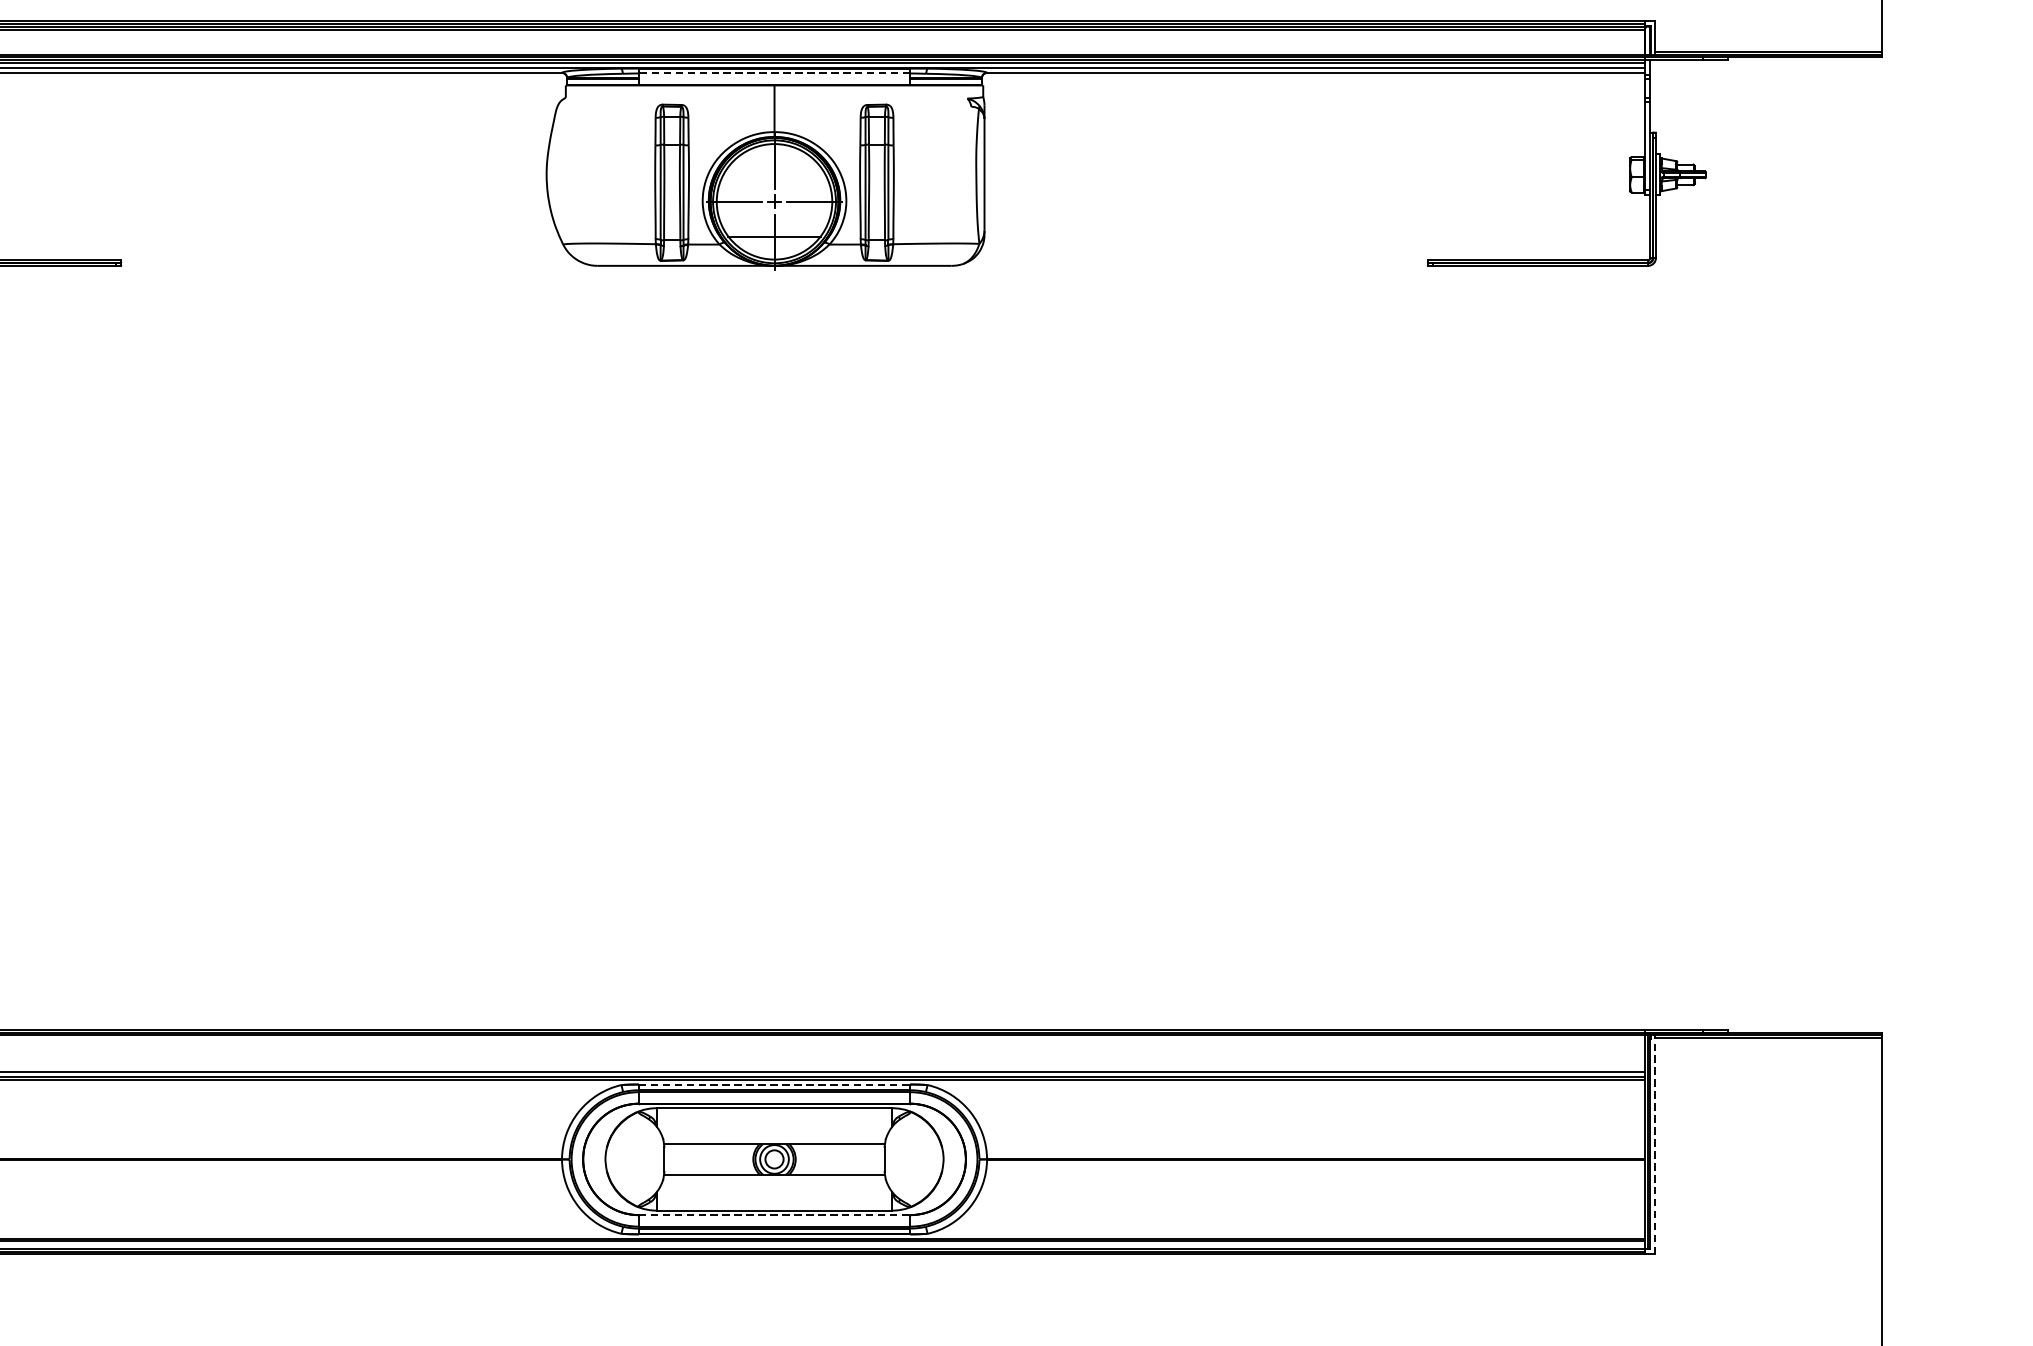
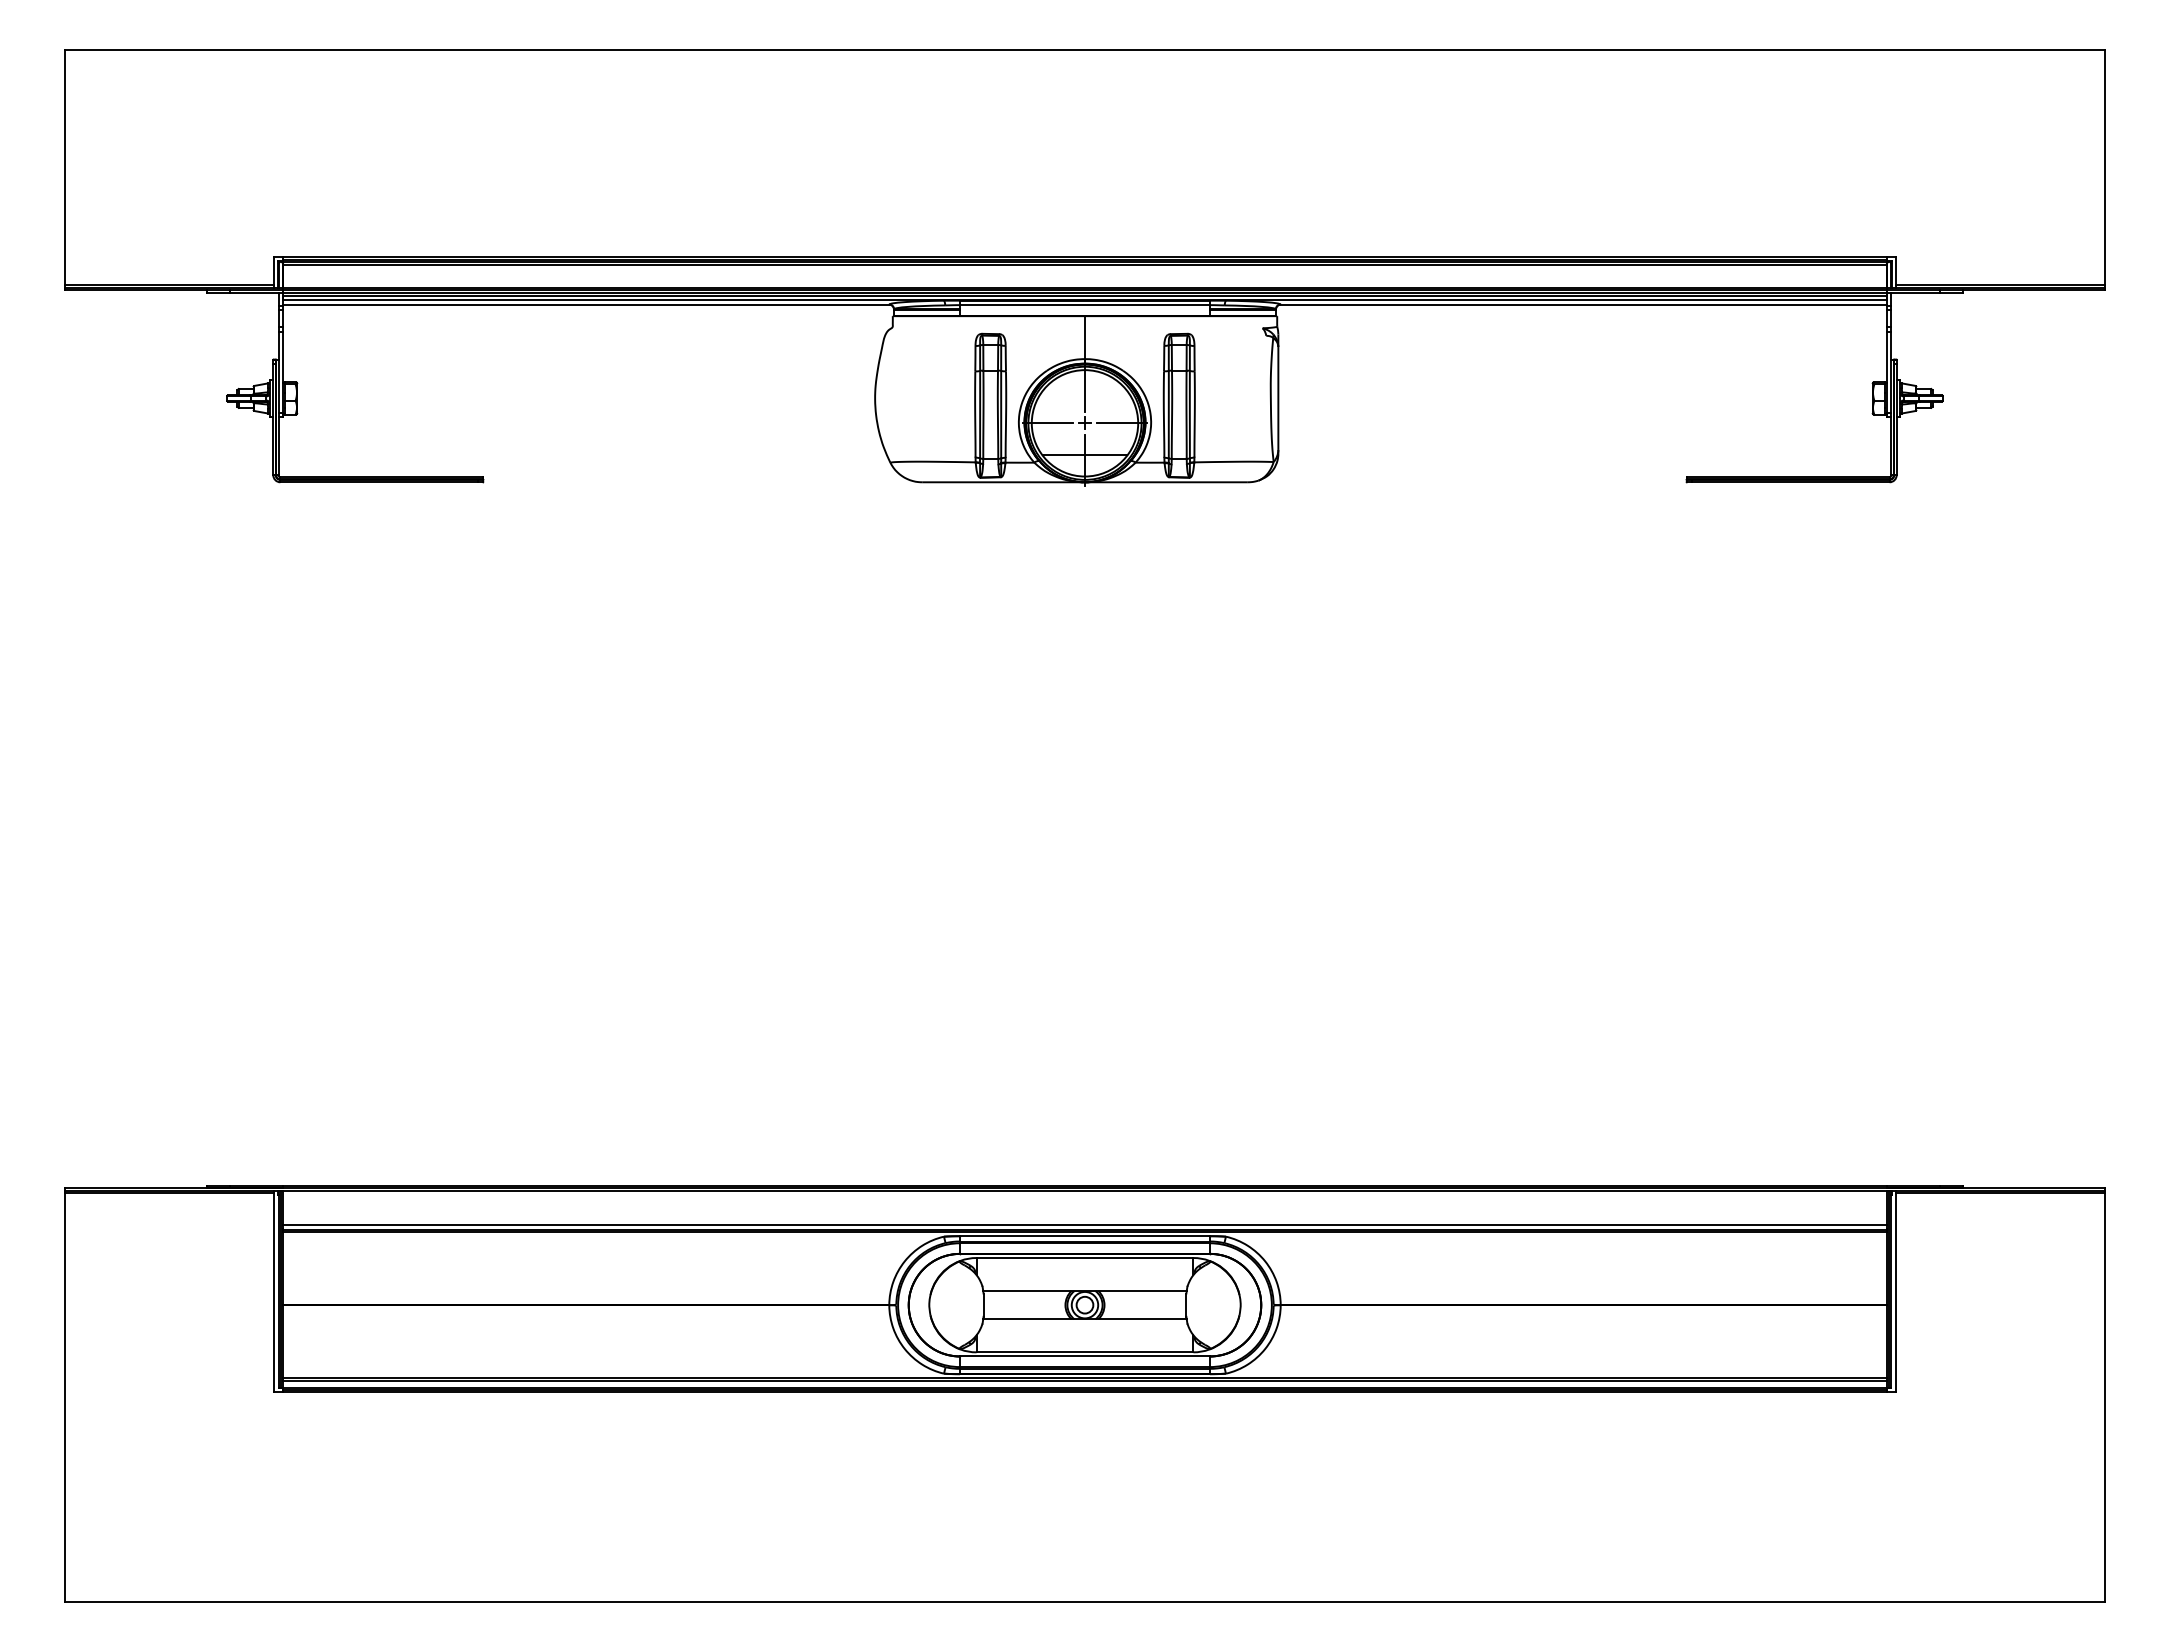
line: (773, 73) -> (1084, 305), dashed -> solid
line: (773, 1084) -> (1084, 1236), dashed -> solid
line: (1655, 1145) -> (1896, 1292), dashed -> solid
line: (773, 1215) -> (1084, 1356), dashed -> solid

